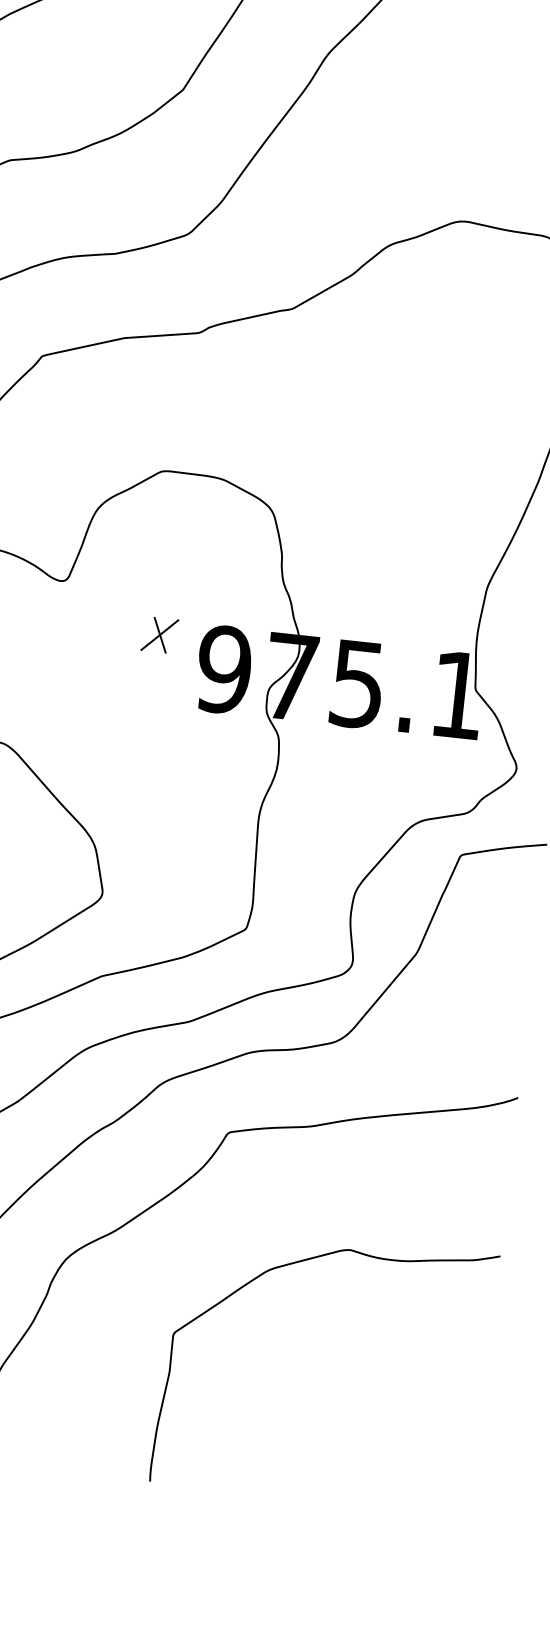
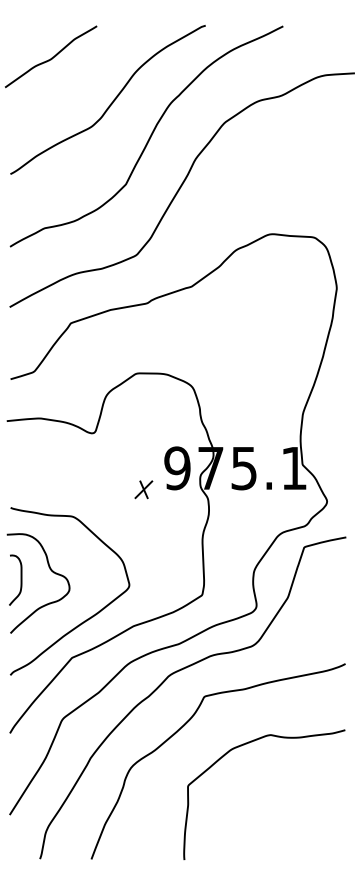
part: (159, 634) -> (143, 489), moved
curve: (295, 1265) -> (244, 745), moved

